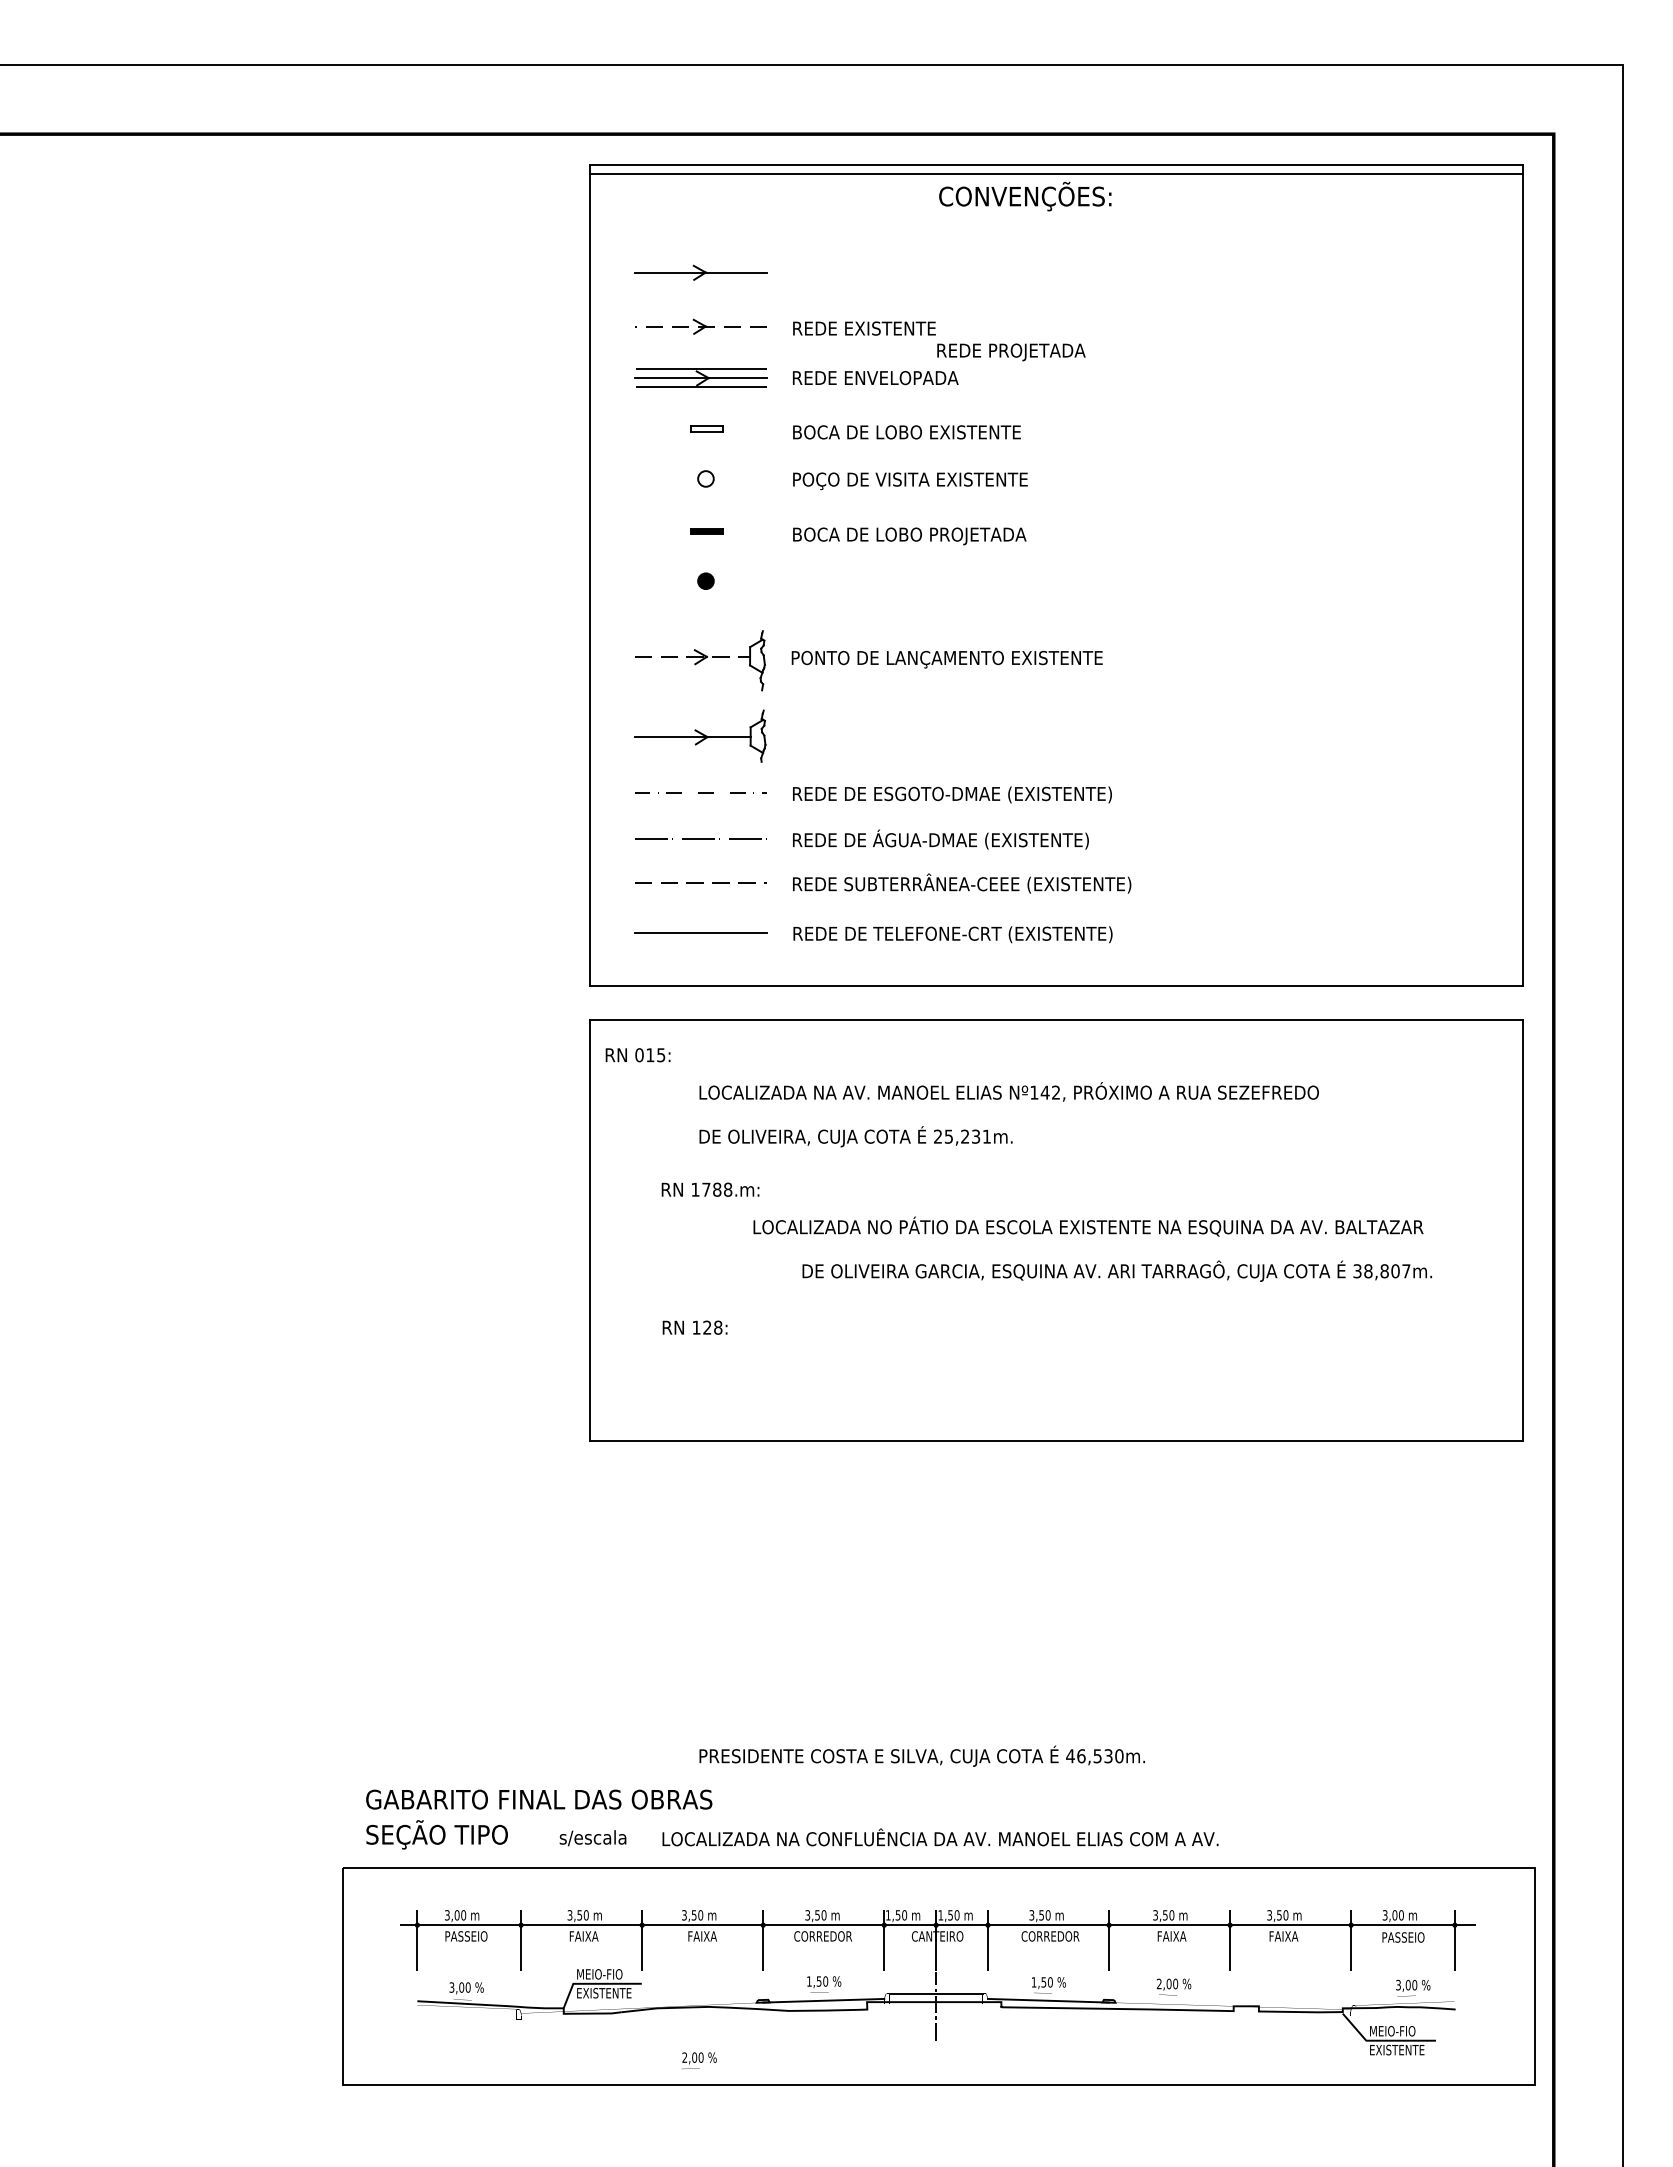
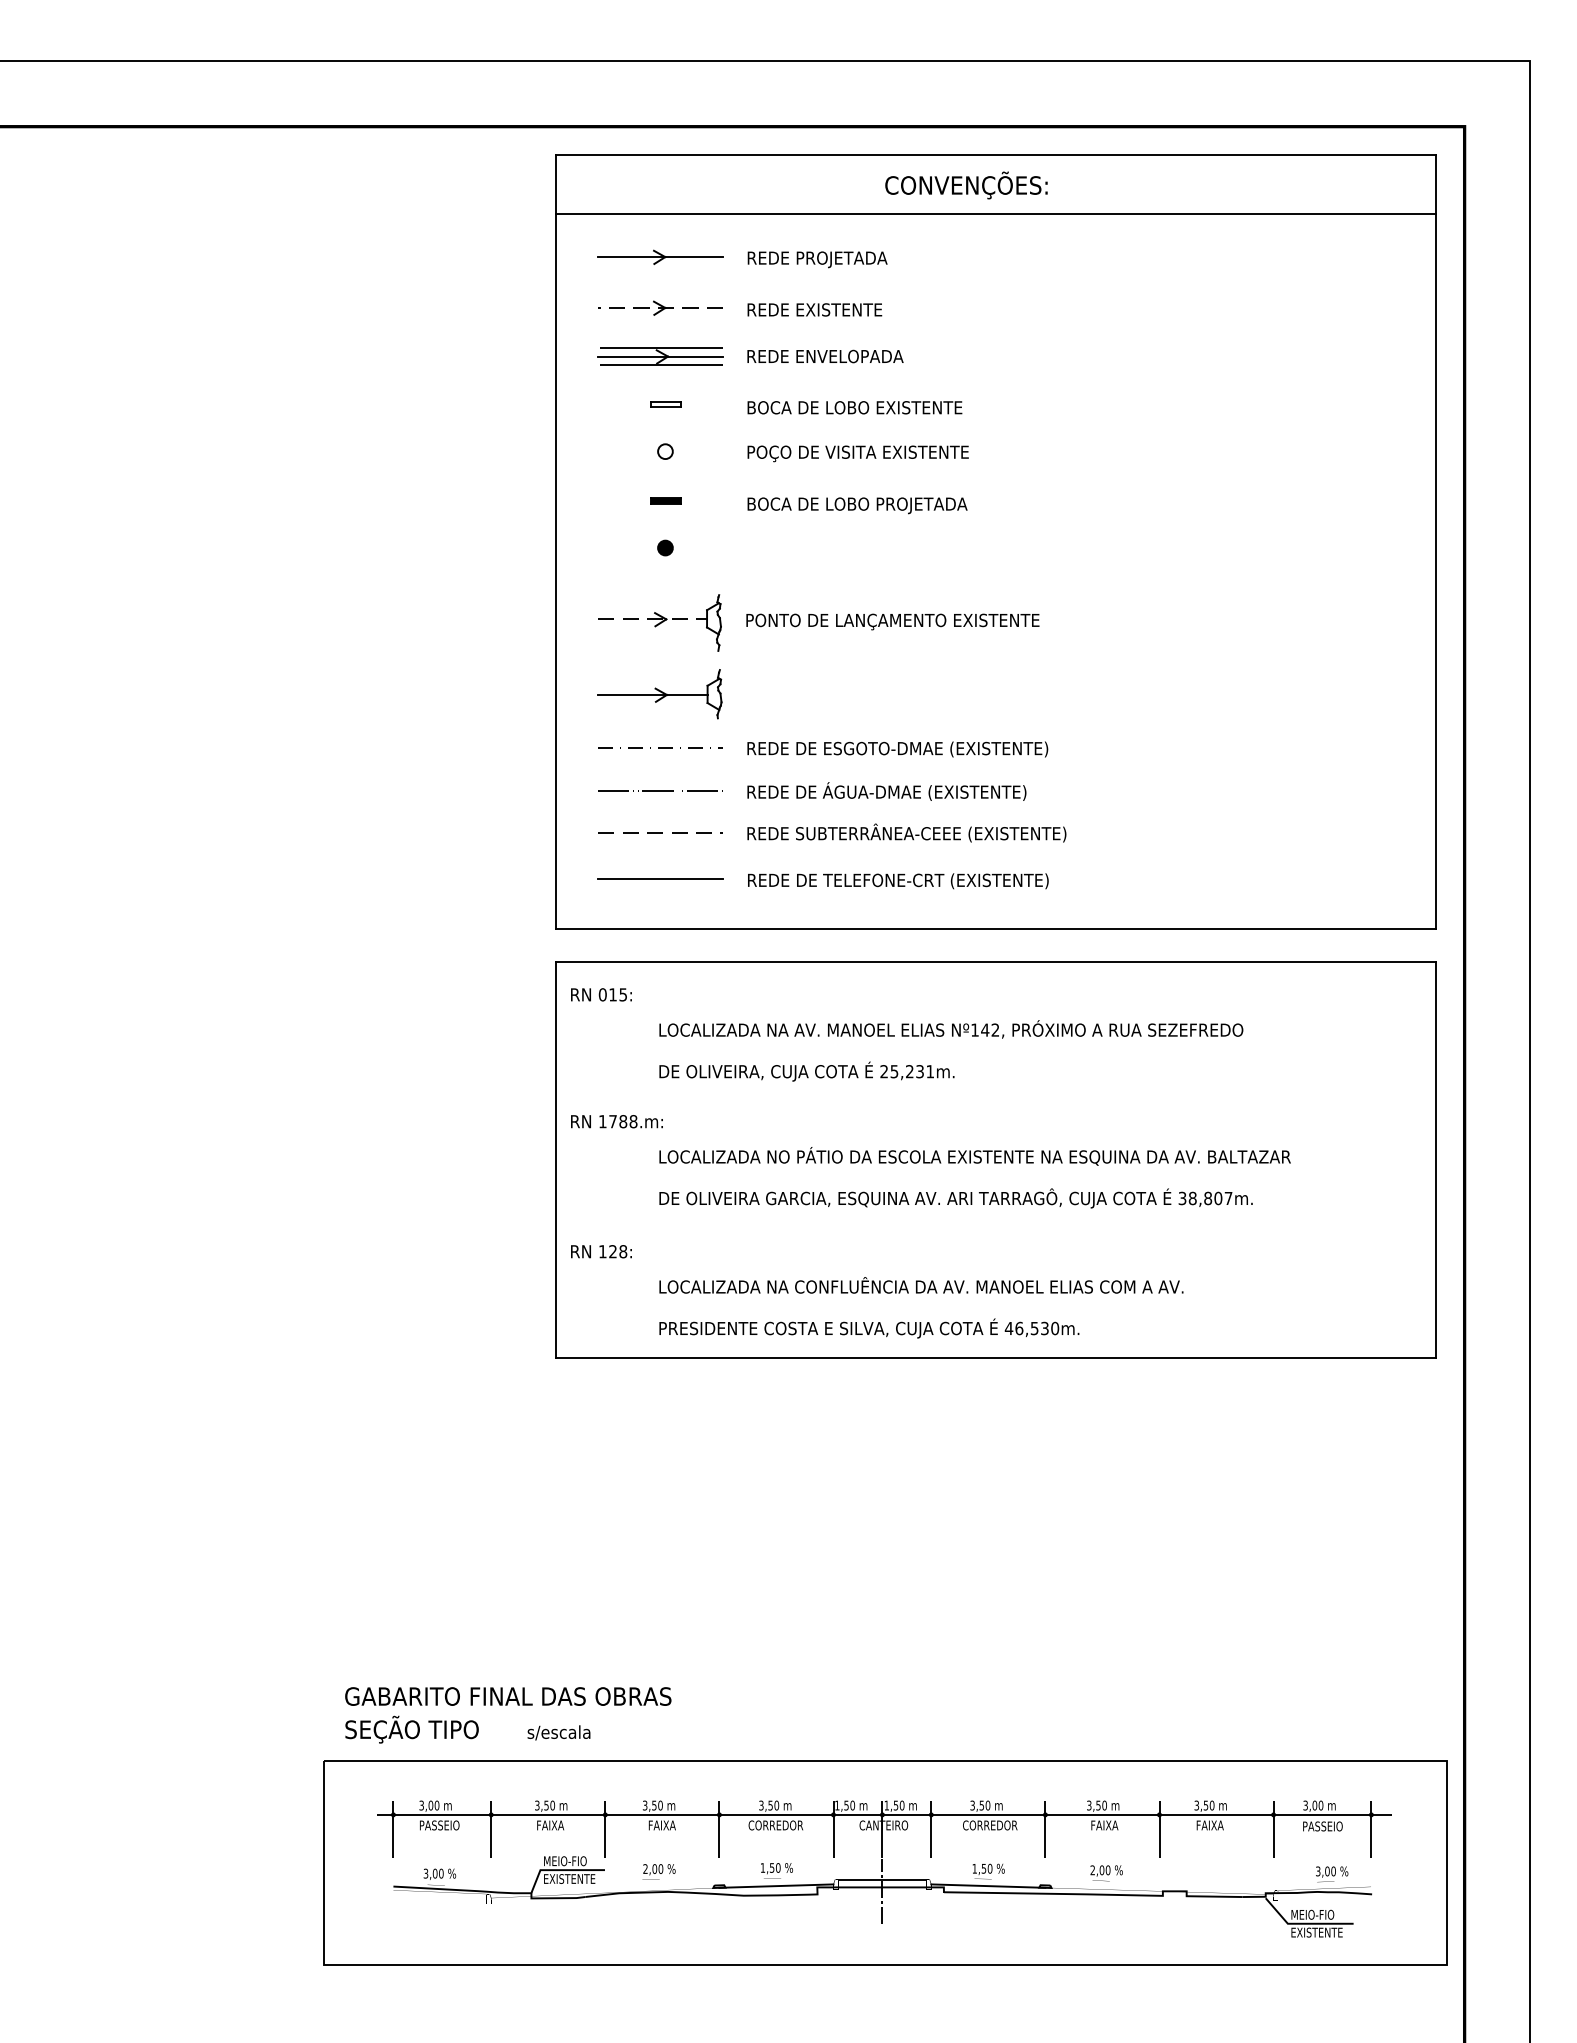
line: (1056, 173) -> (995, 213), moved
text: (1011, 352) -> (817, 259), moved
text: (710, 1189) -> (616, 1121), moved
text: (1088, 1226) -> (975, 1156), moved
text: (1116, 1270) -> (955, 1197), moved
text: (694, 1327) -> (600, 1251), moved
text: (921, 1755) -> (868, 1327), moved
text: (940, 1837) -> (921, 1285), moved
text: (699, 2060) -> (659, 1871), moved

